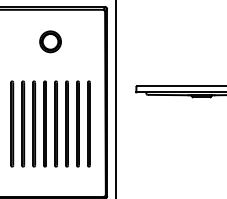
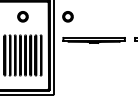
part: (145, 41) -> (67, 16), added

